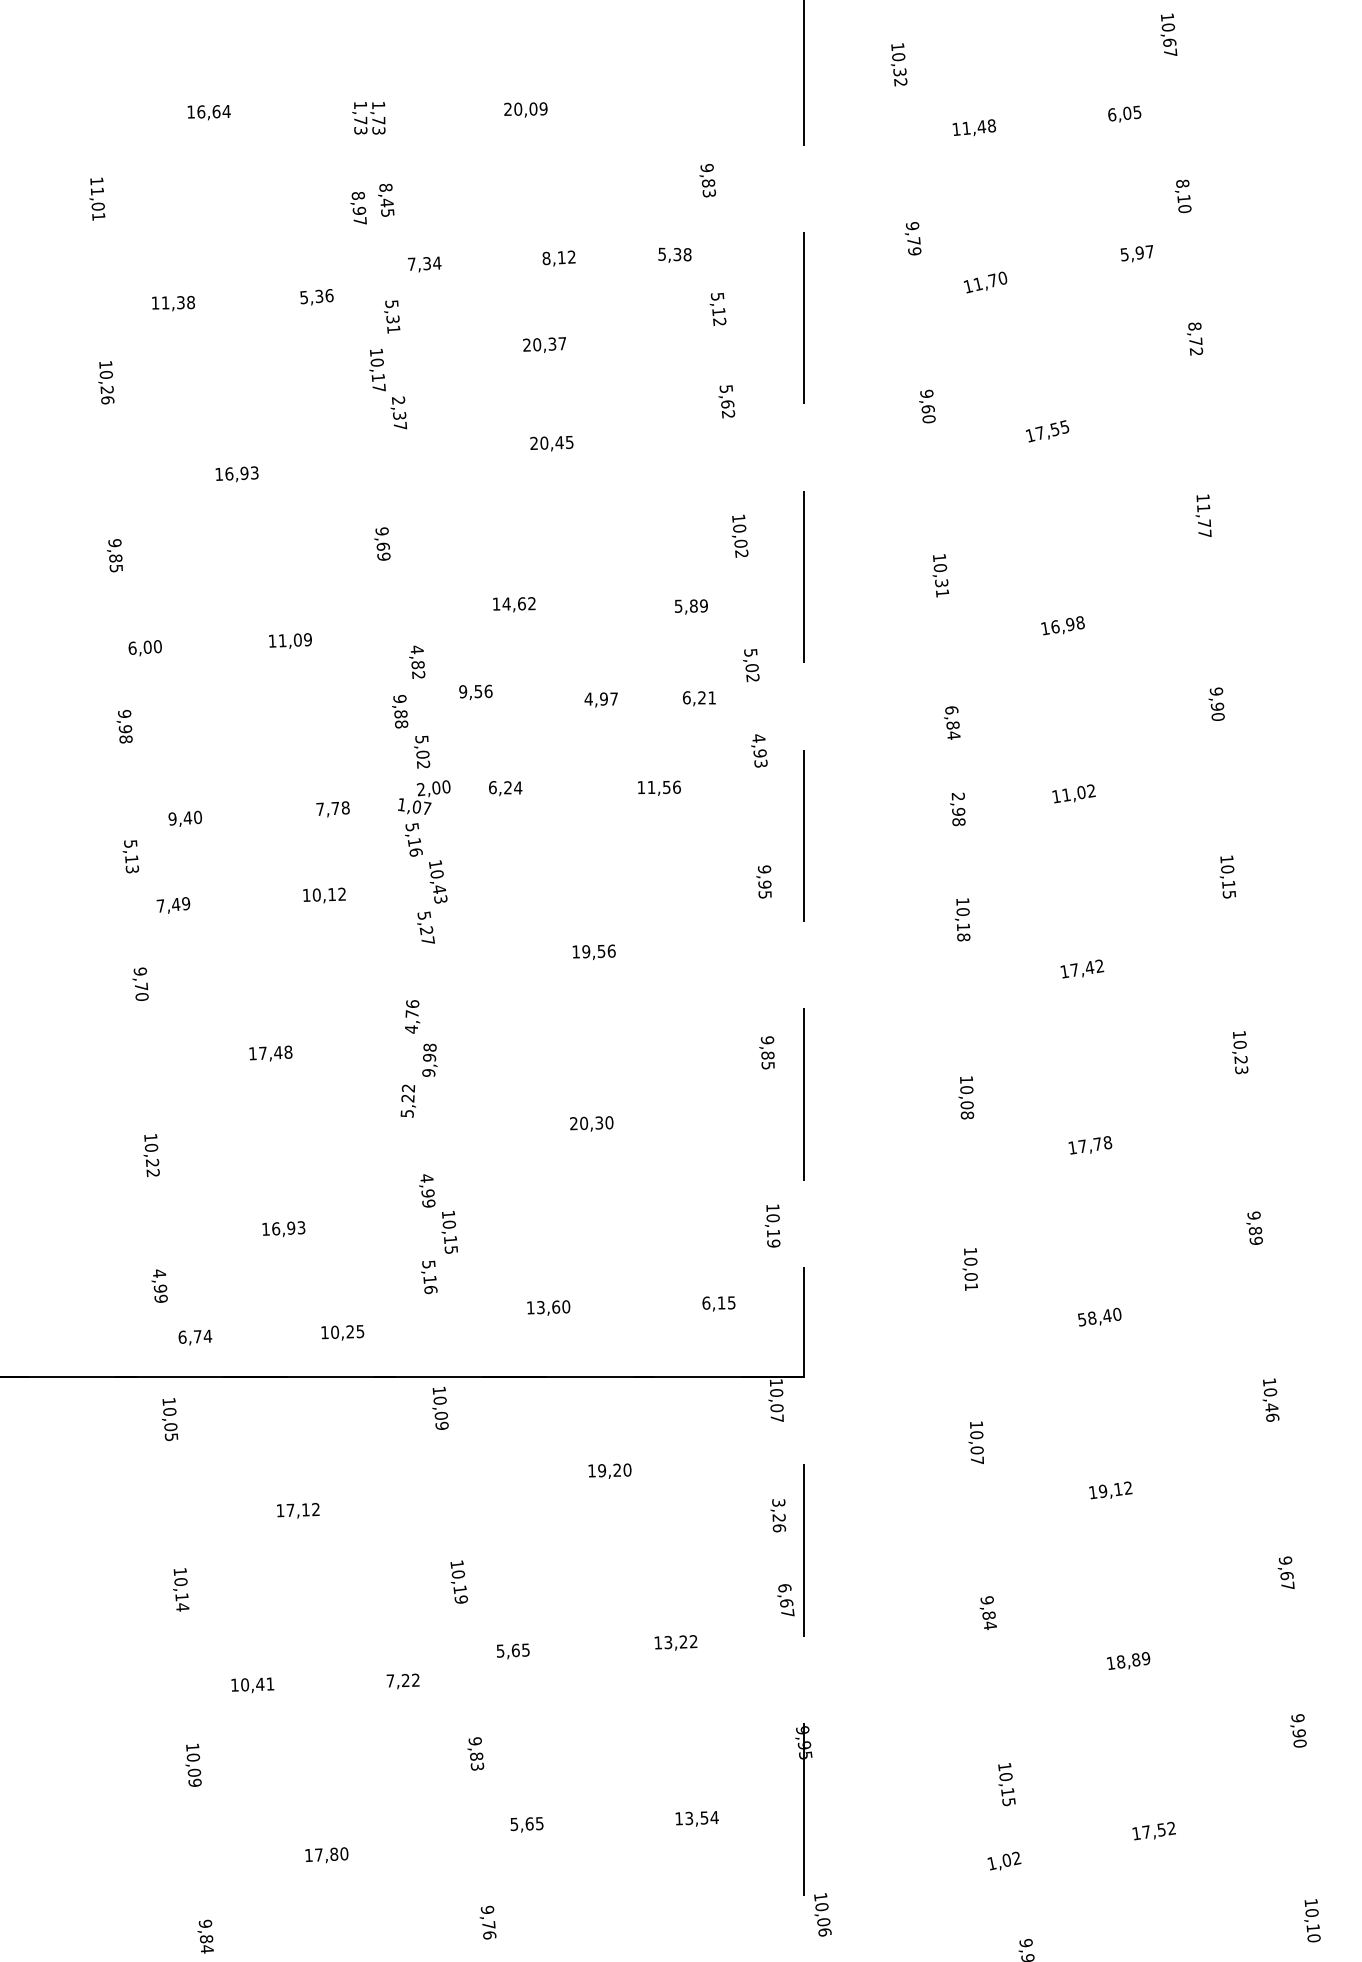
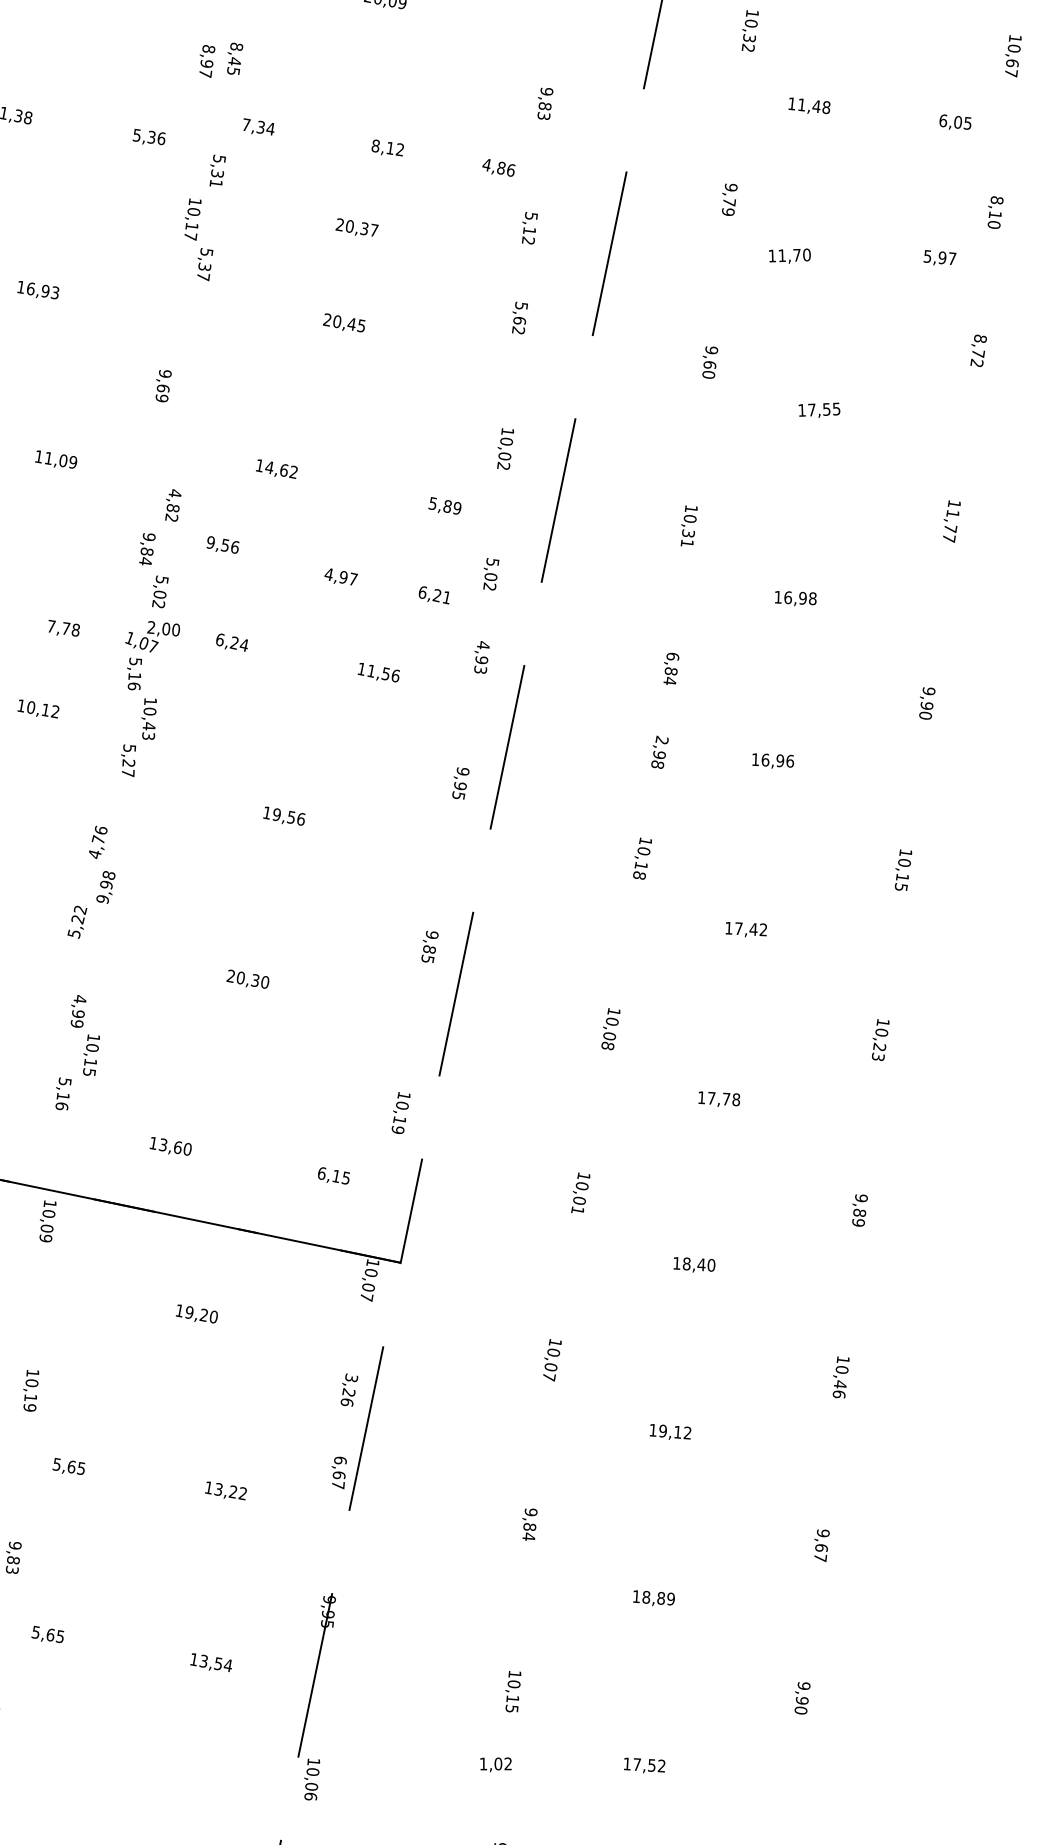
text: (674, 254) -> (498, 167), 5,38 -> 4,86
text: (398, 400) -> (206, 252), 2,37 -> 5,37
text: (401, 724) -> (145, 561), 9,88 -> 9,84
text: (1078, 792) -> (777, 760), 11,02 -> 16,96
text: (1082, 1319) -> (677, 1263), 58,40 -> 18,40

